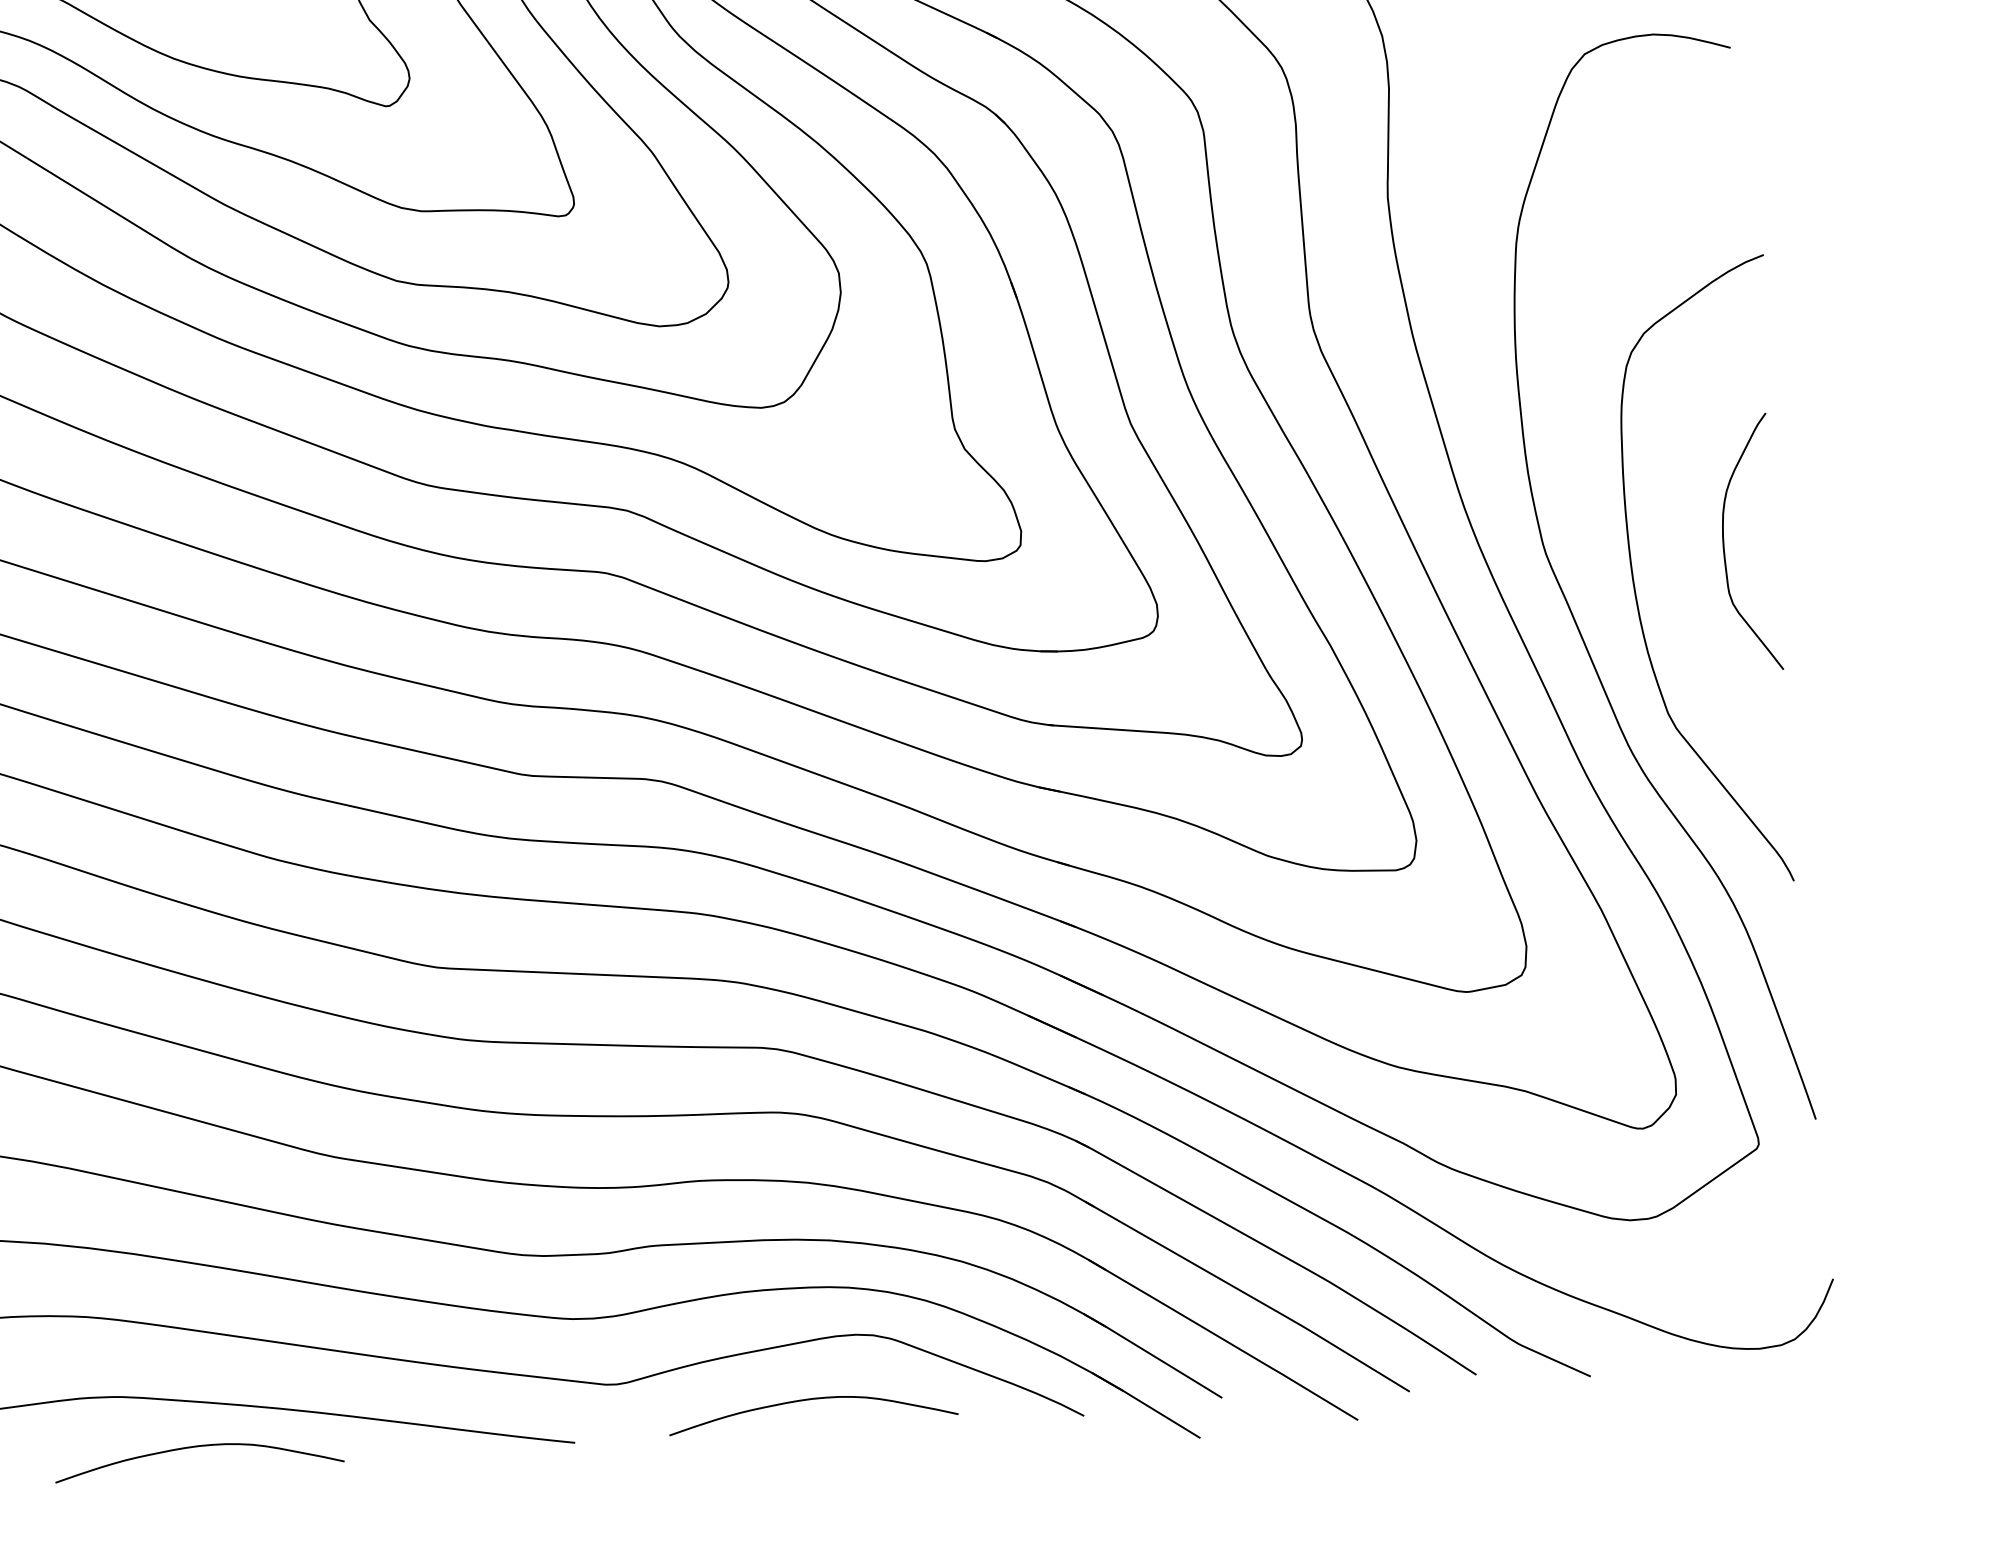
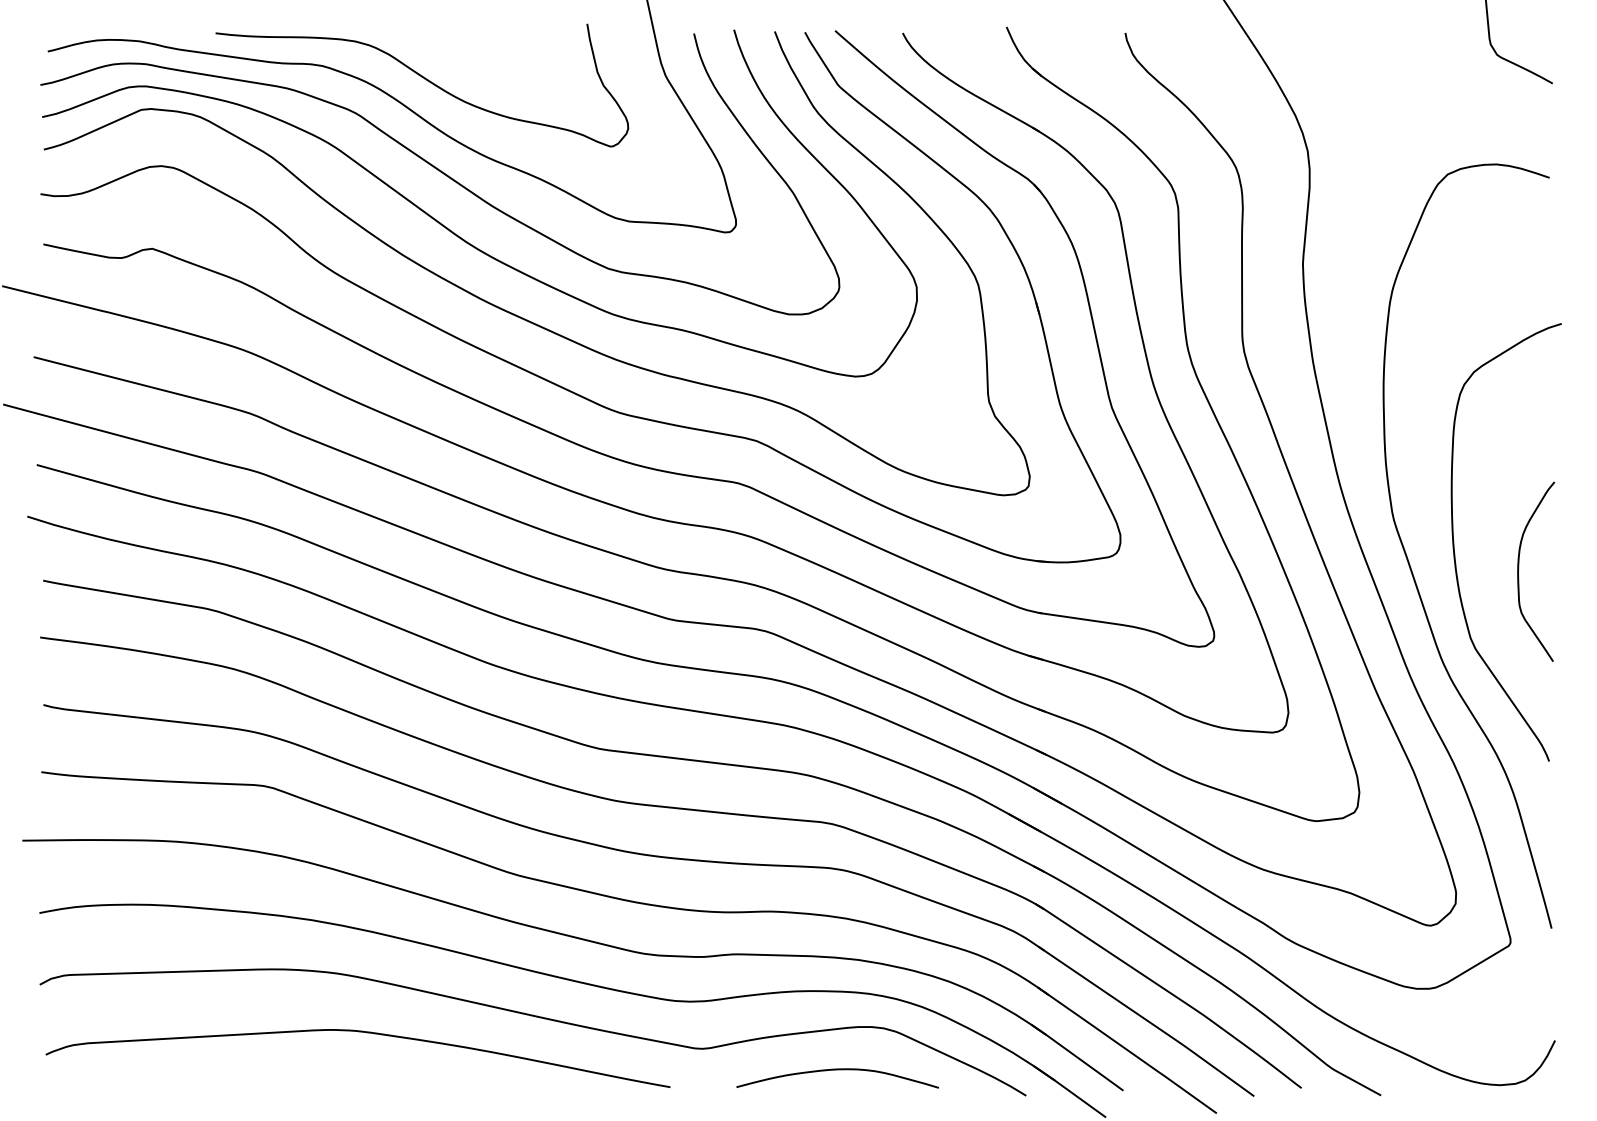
curve: (1725, 541) -> (1519, 569), moved
curve: (197, 1447) -> (407, 1070), removed

